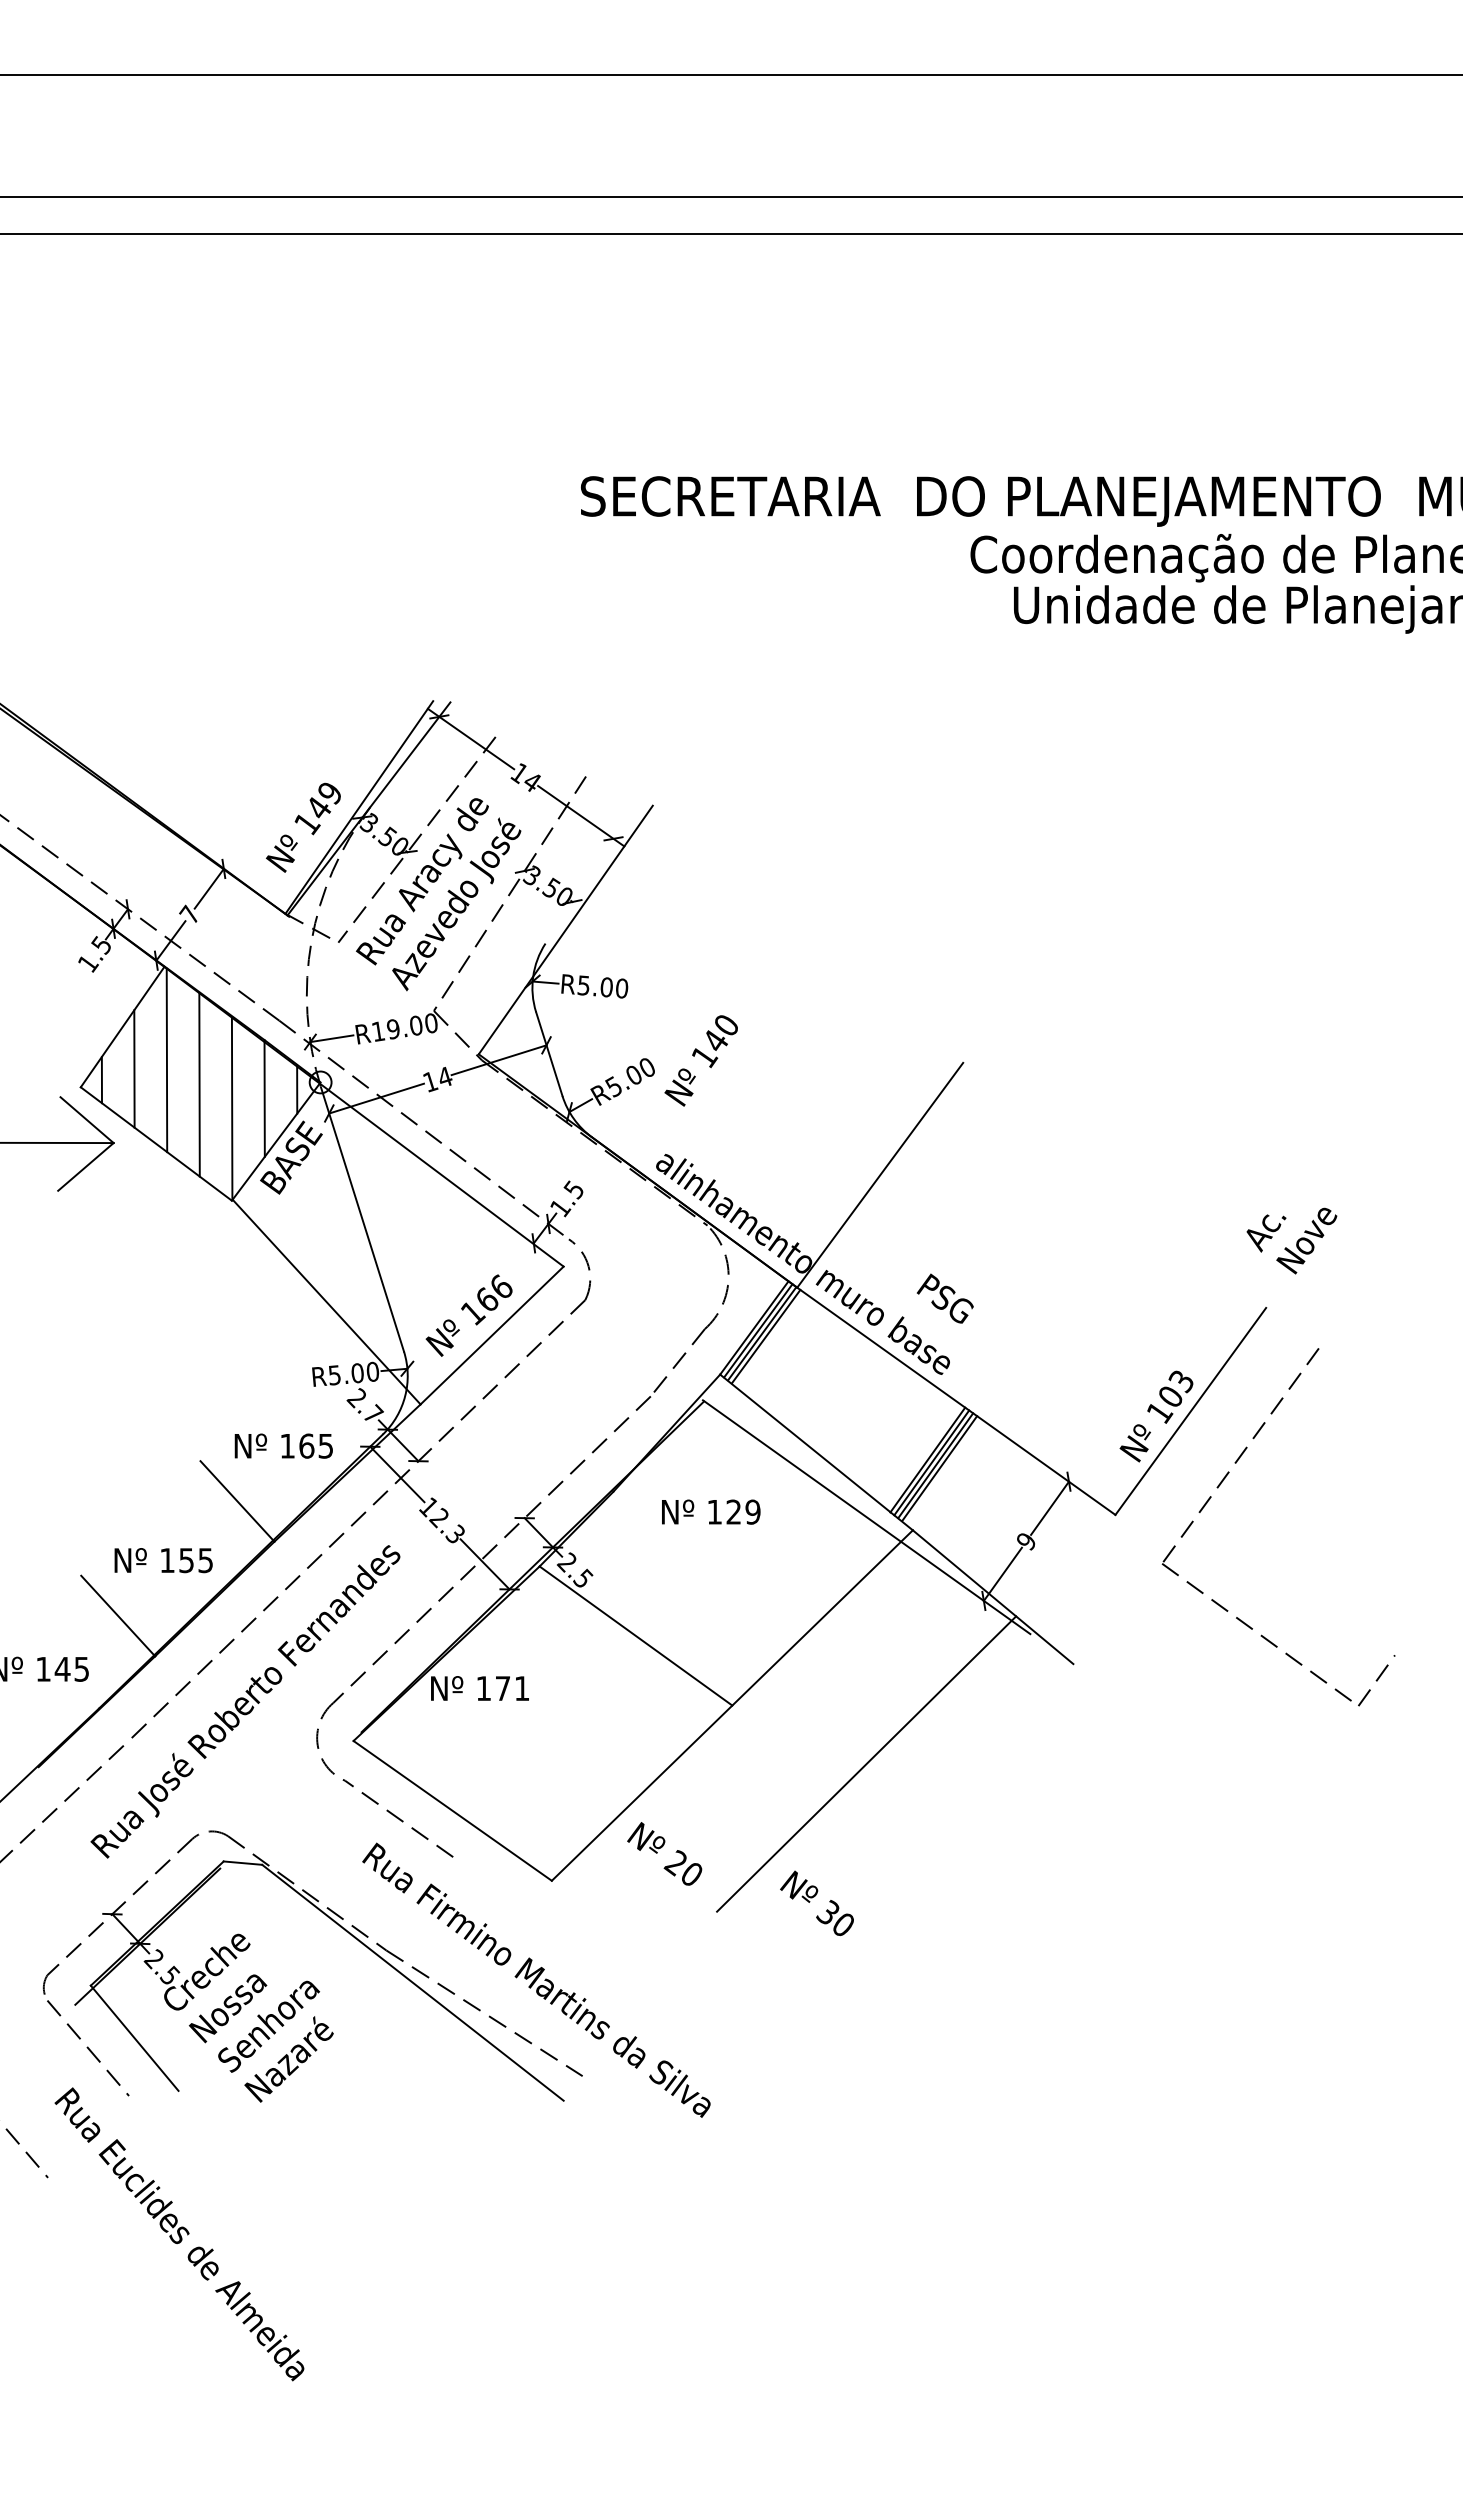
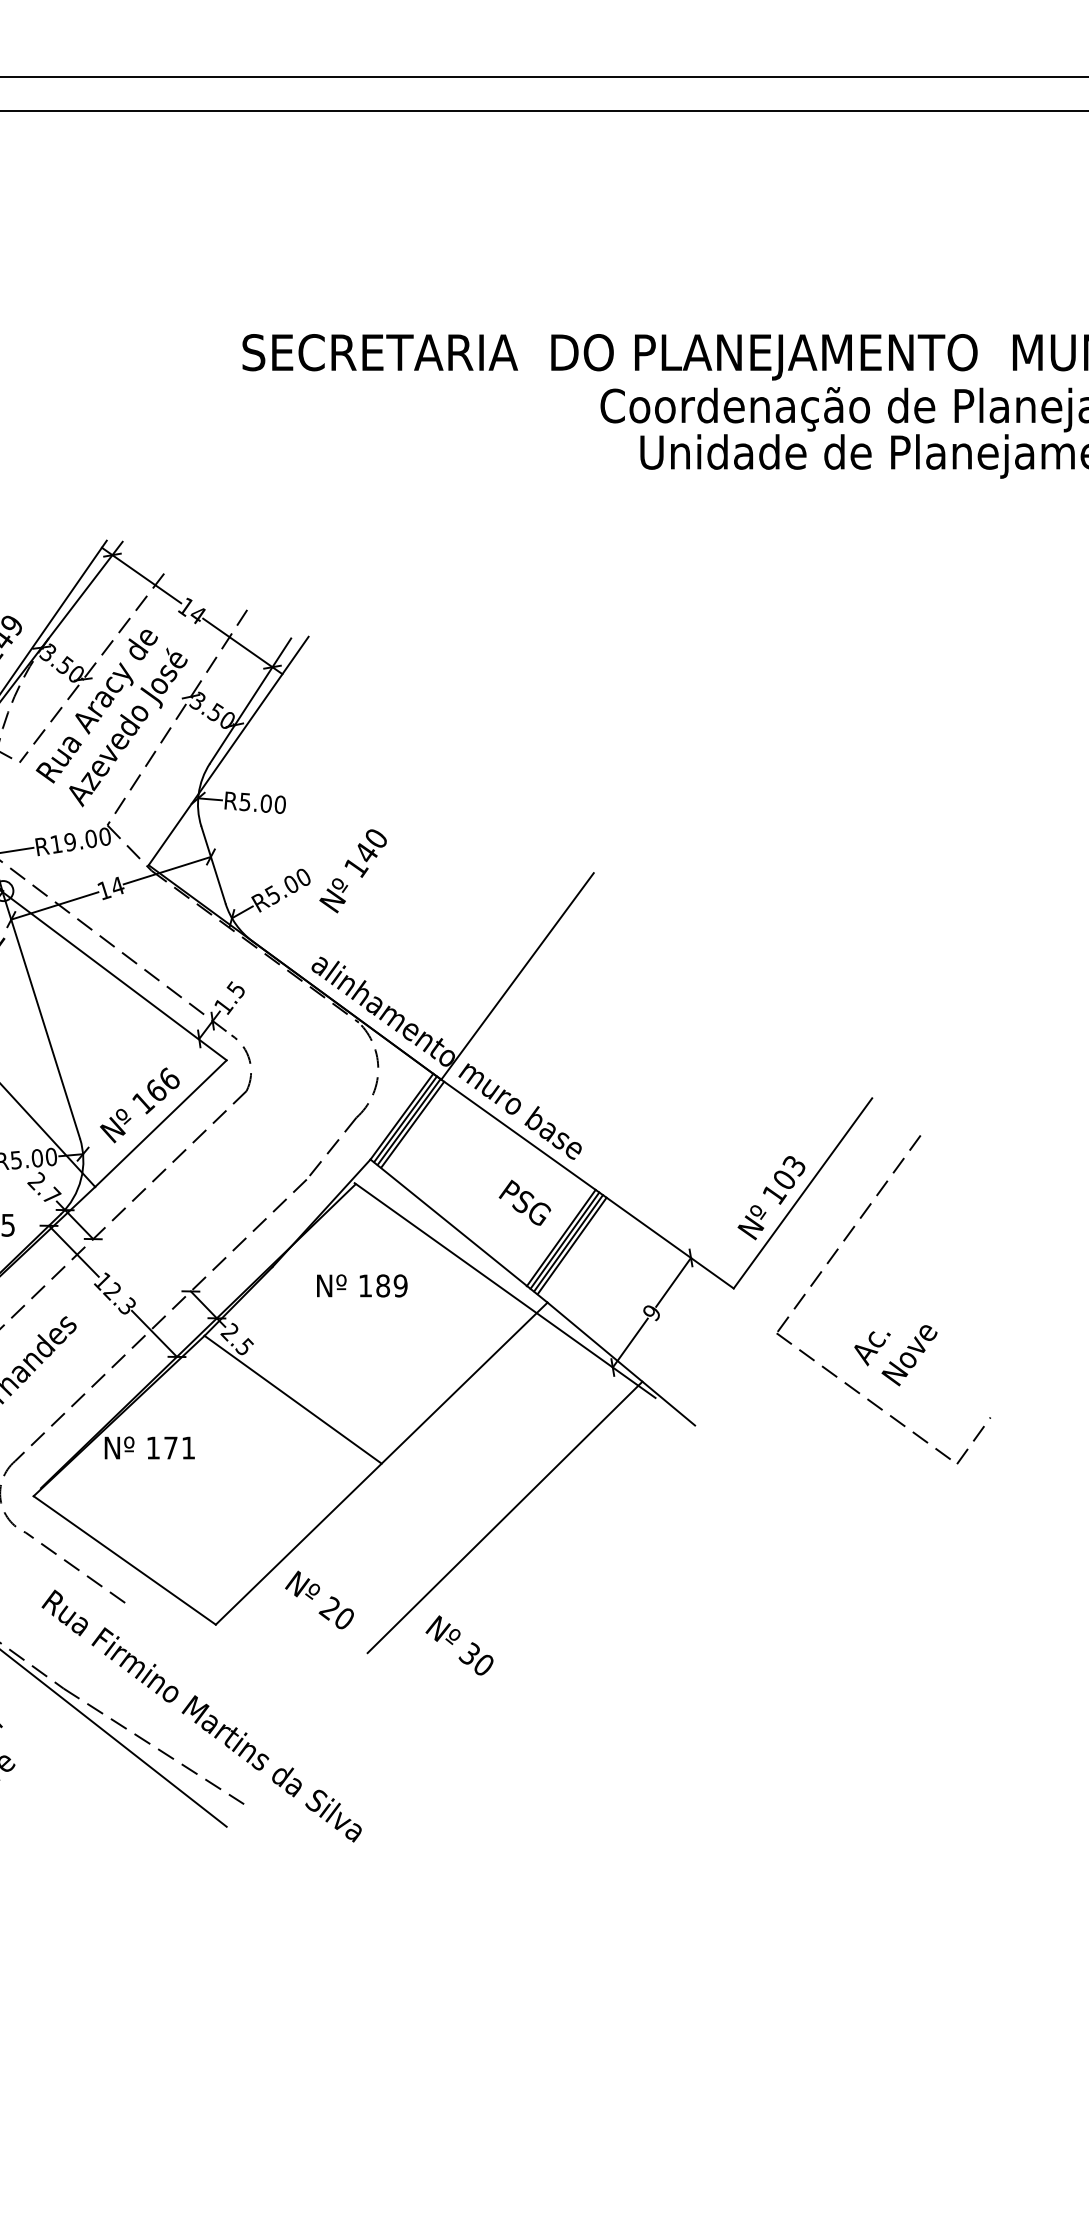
line: (589, 875) -> (250, 700), added
text: (1291, 1240) -> (895, 1355), moved
text: (944, 1298) -> (524, 1202), moved
text: (733, 1511) -> (382, 1285), 129 -> 189

